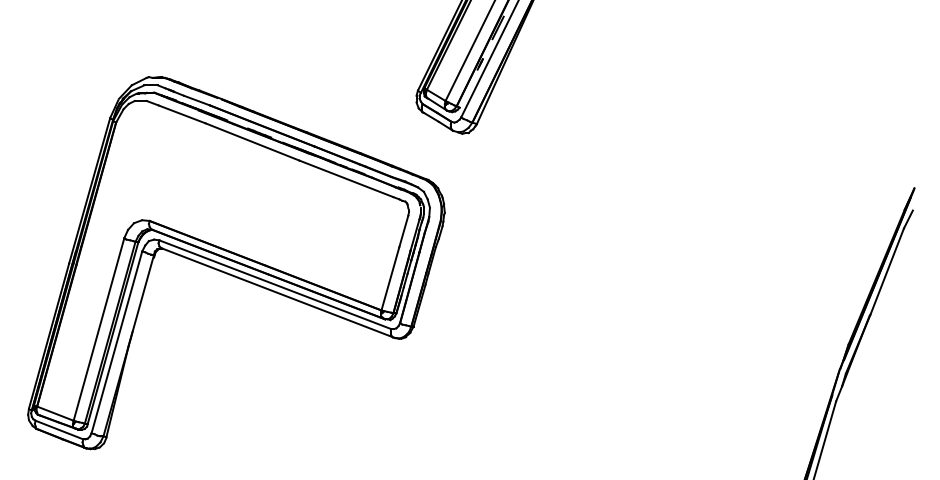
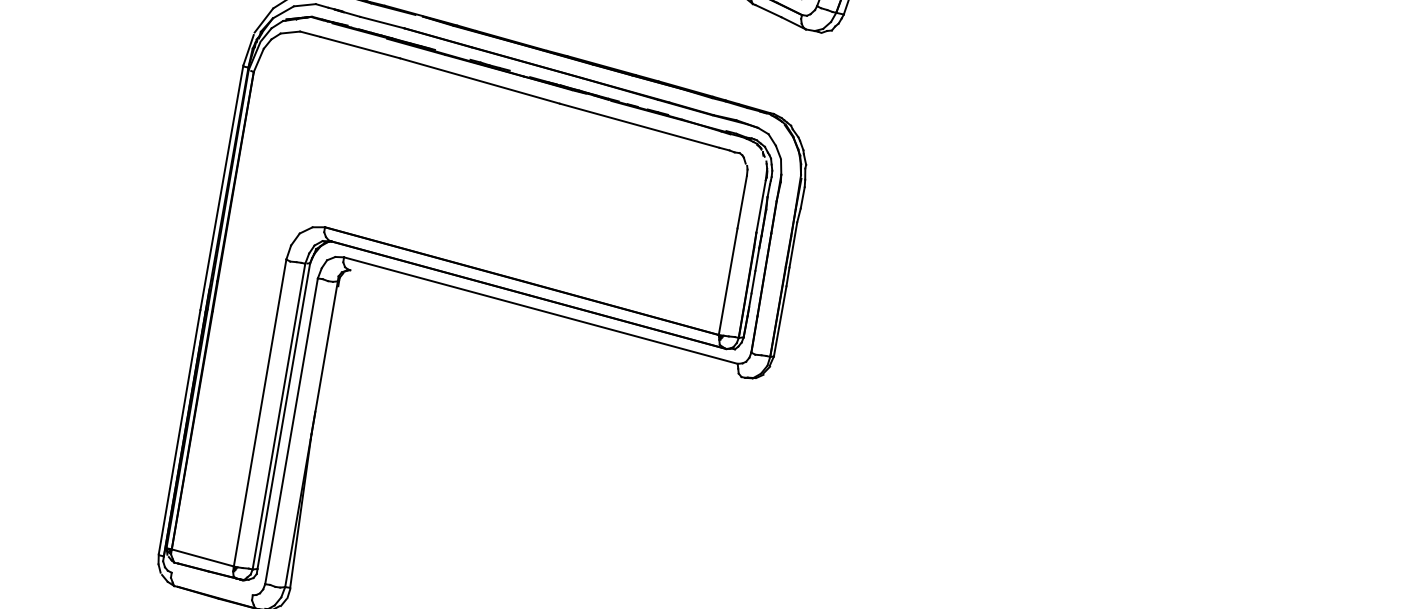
line: (278, 293) -> (547, 324), removed
line: (59, 429) -> (212, 583), removed

